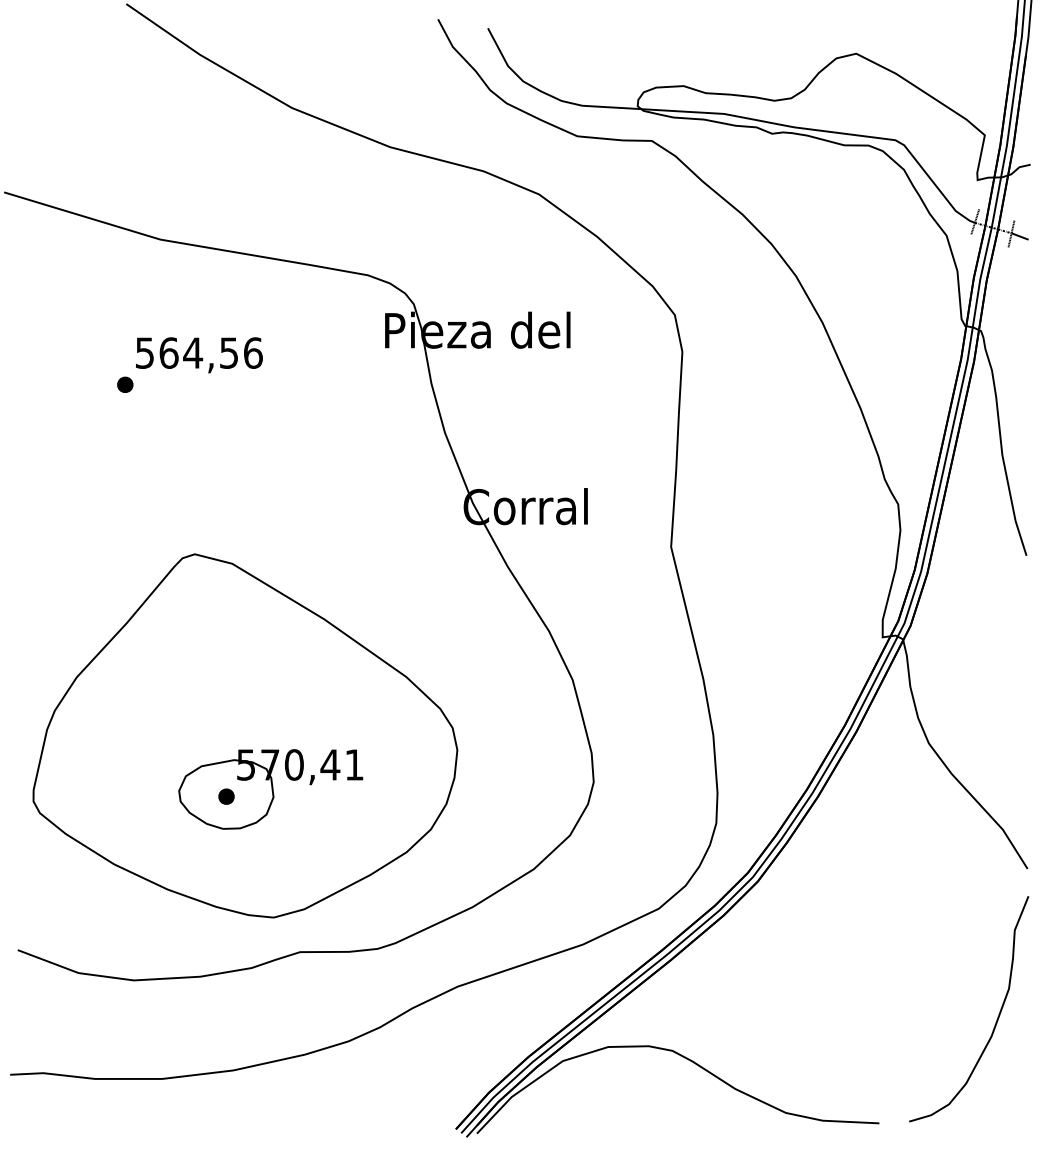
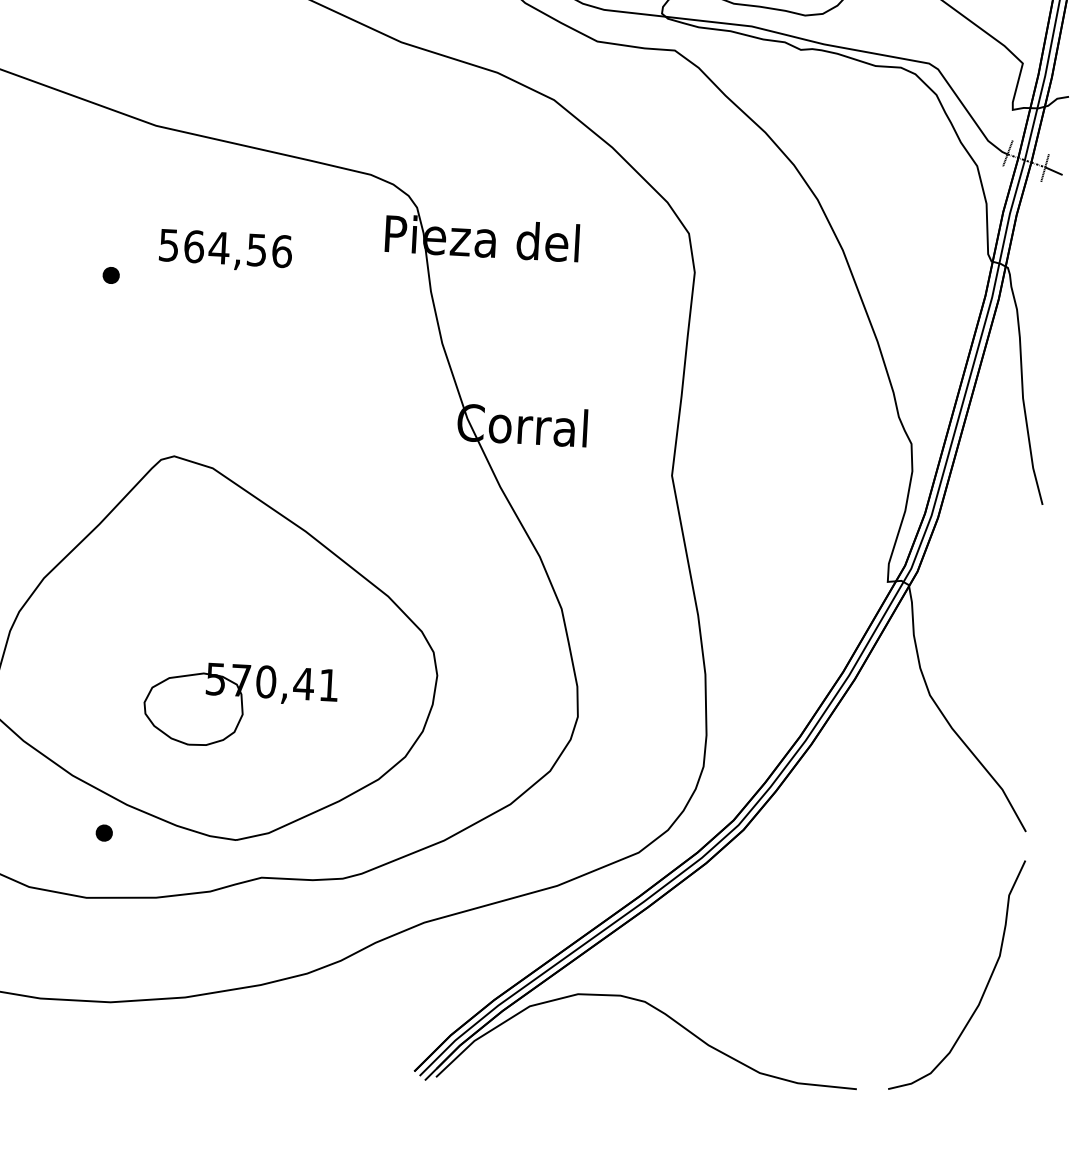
text: (199, 355) -> (225, 250), moved
part: (226, 796) -> (104, 832), moved

